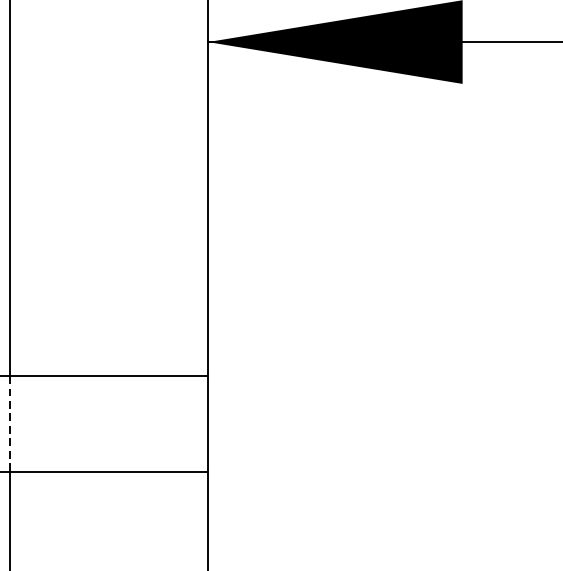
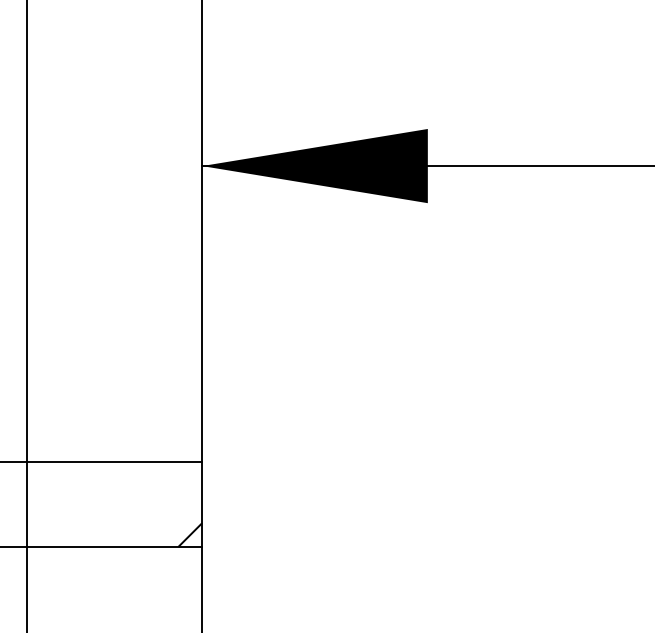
line: (10, 425) -> (27, 505), dashed -> solid
hatch: (194, 458) -> (190, 535), added

